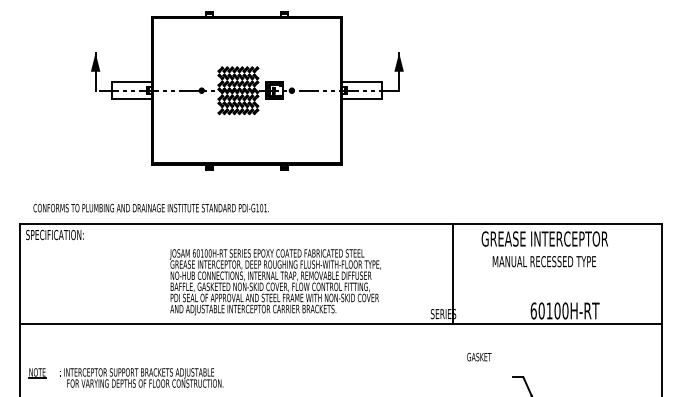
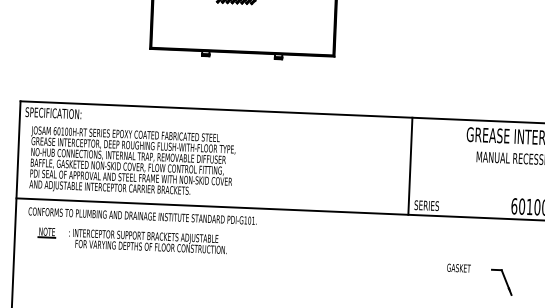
text: (150, 207) -> (141, 215), moved
line: (452, 274) -> (410, 166), moved
text: (274, 282) -> (131, 162), moved
text: (479, 356) -> (459, 267), moved
part: (125, 377) -> (132, 240), moved

